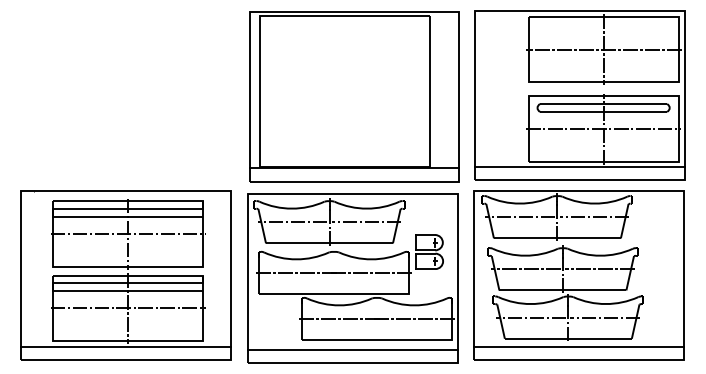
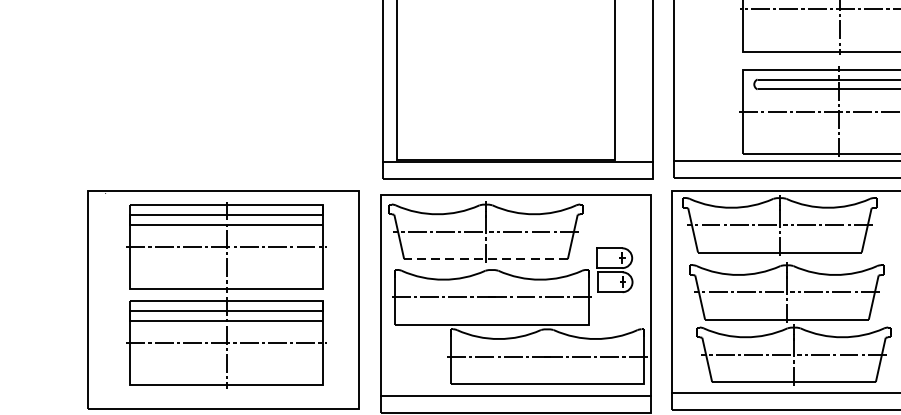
line: (329, 243) -> (486, 259), solid -> dashed
line: (125, 346) -> (222, 392), removed

